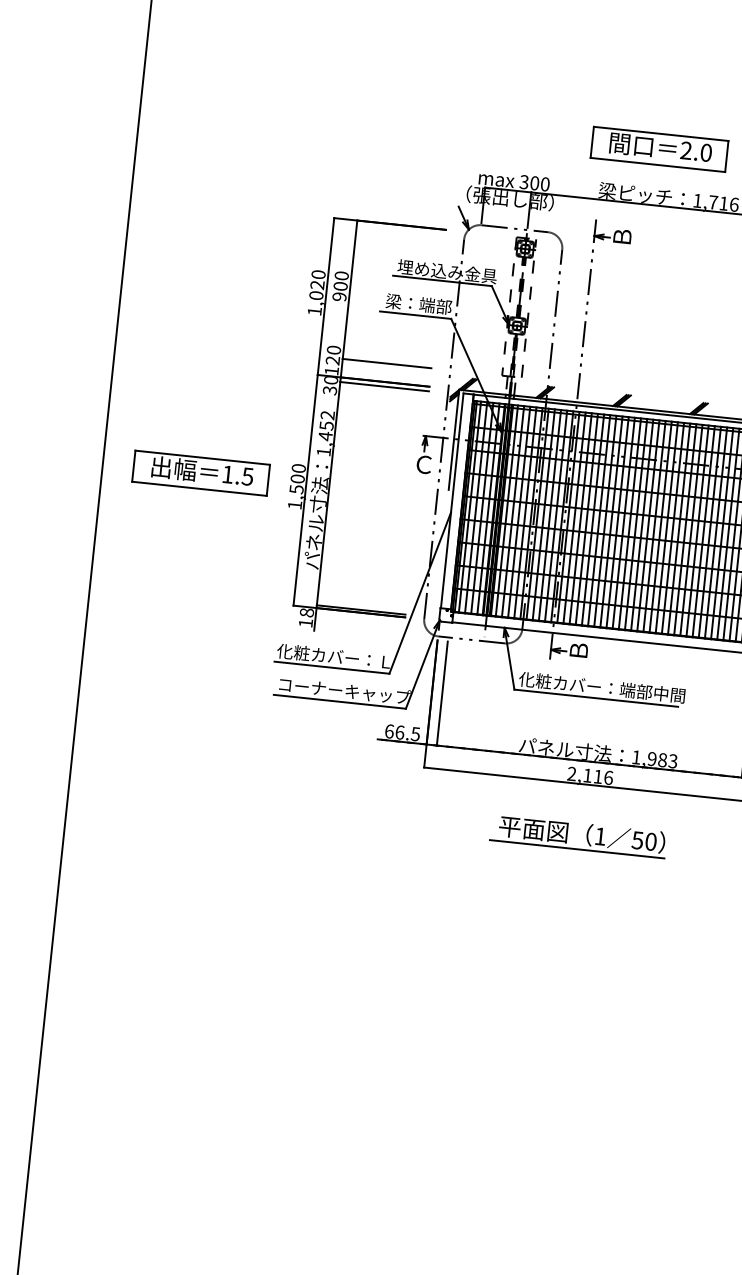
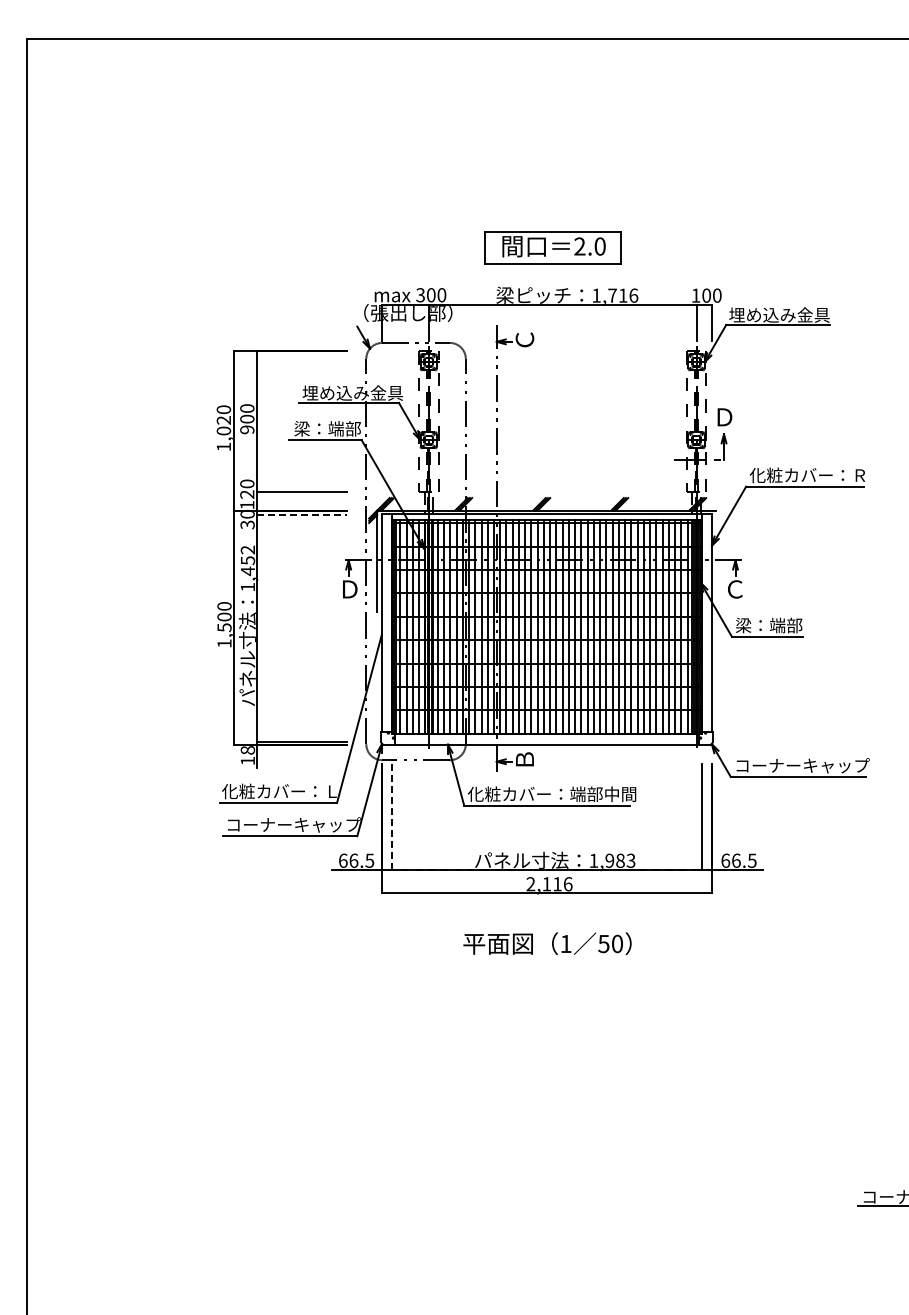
text: (622, 236) -> (524, 339), Ｂ -> Ｃ
line: (385, 387) -> (302, 515), solid -> dashed
text: (423, 464) -> (349, 589), Ｃ -> Ｄ
part: (200, 473) -> (126, 621), removed
line: (442, 693) -> (392, 817), solid -> dashed
line: (576, 849) -> (543, 959), removed

